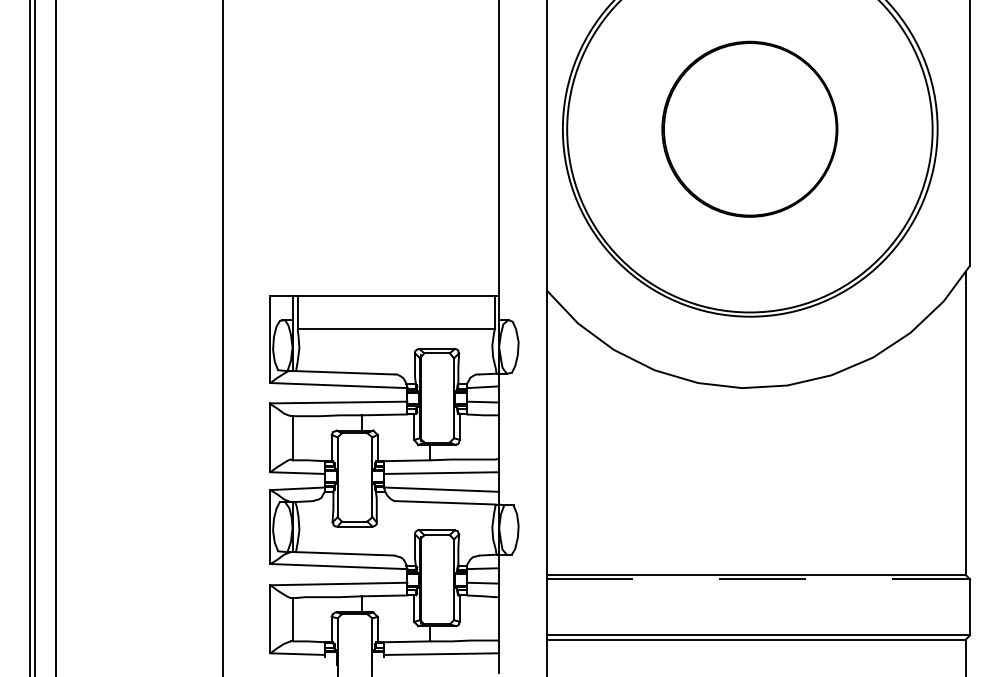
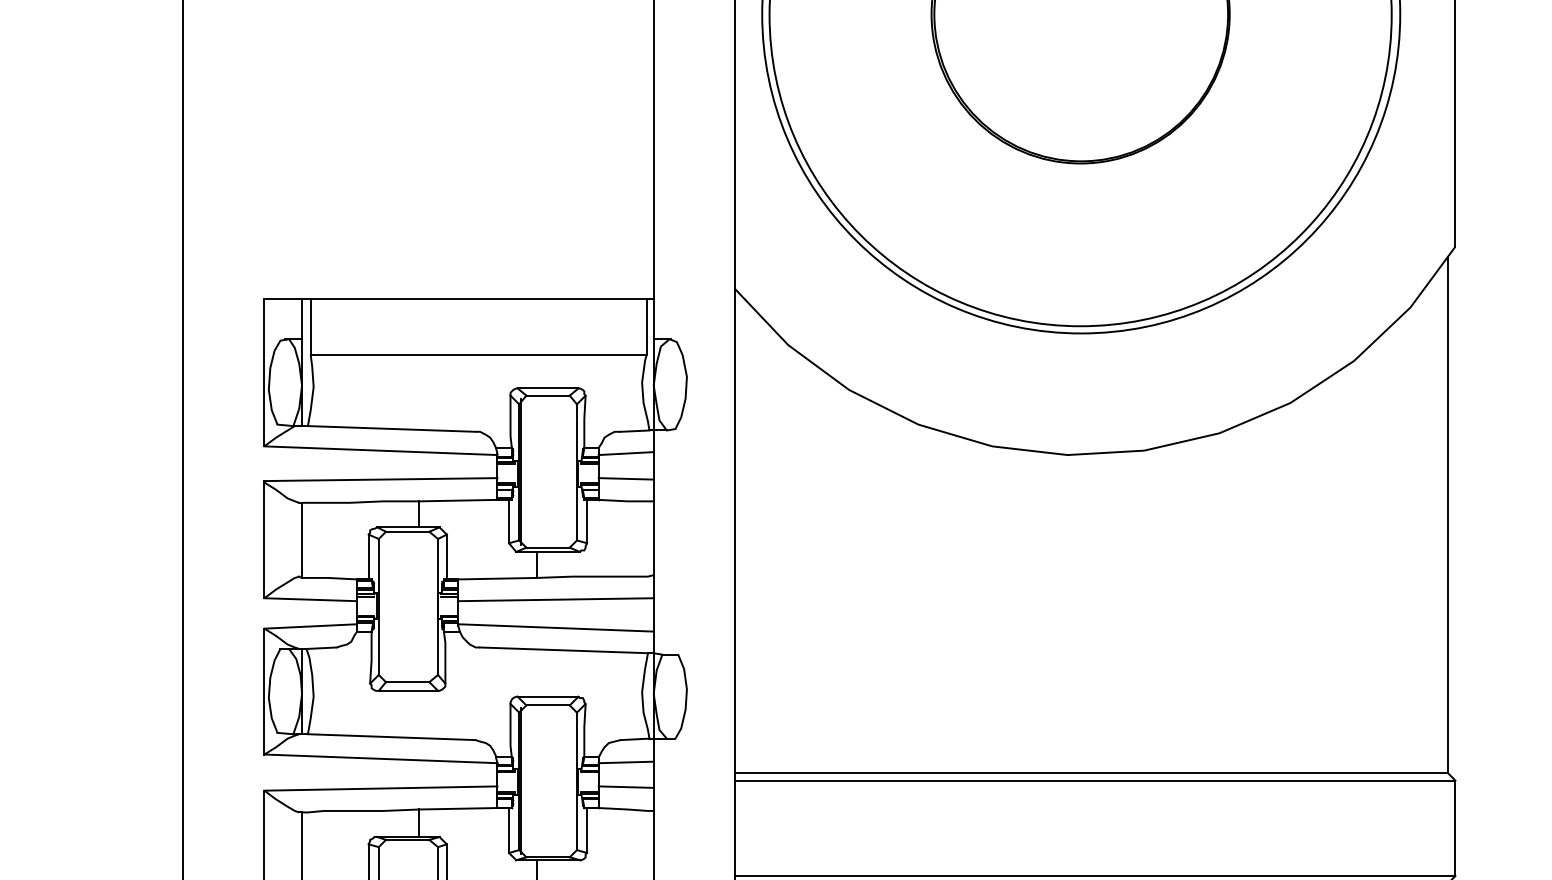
line: (758, 579) -> (1095, 780), dashed -> solid

